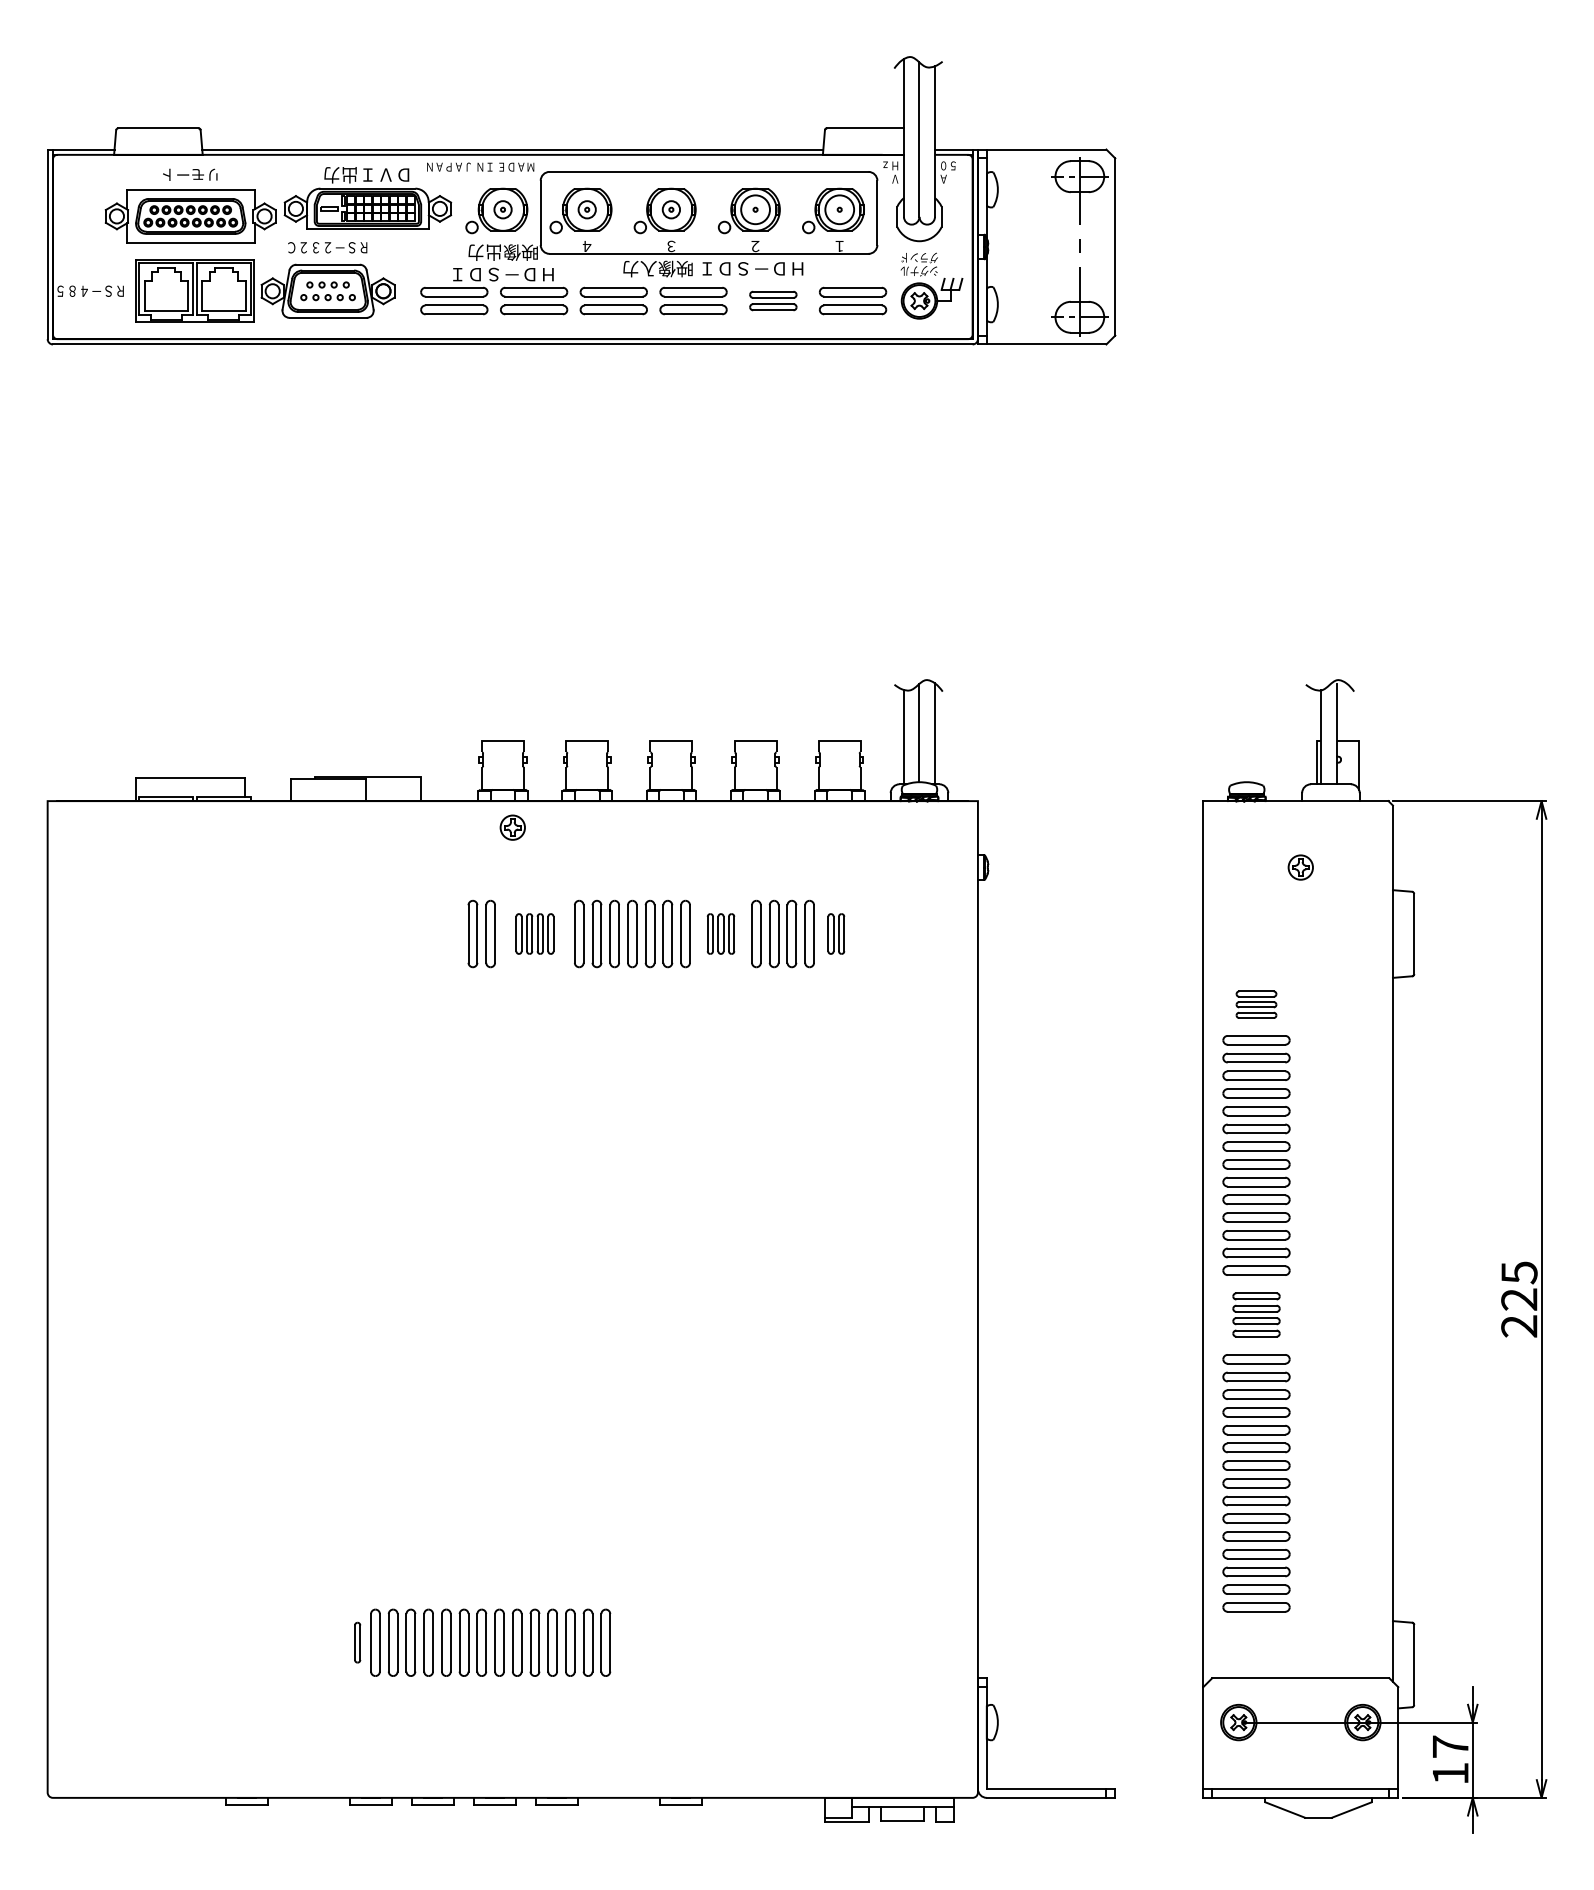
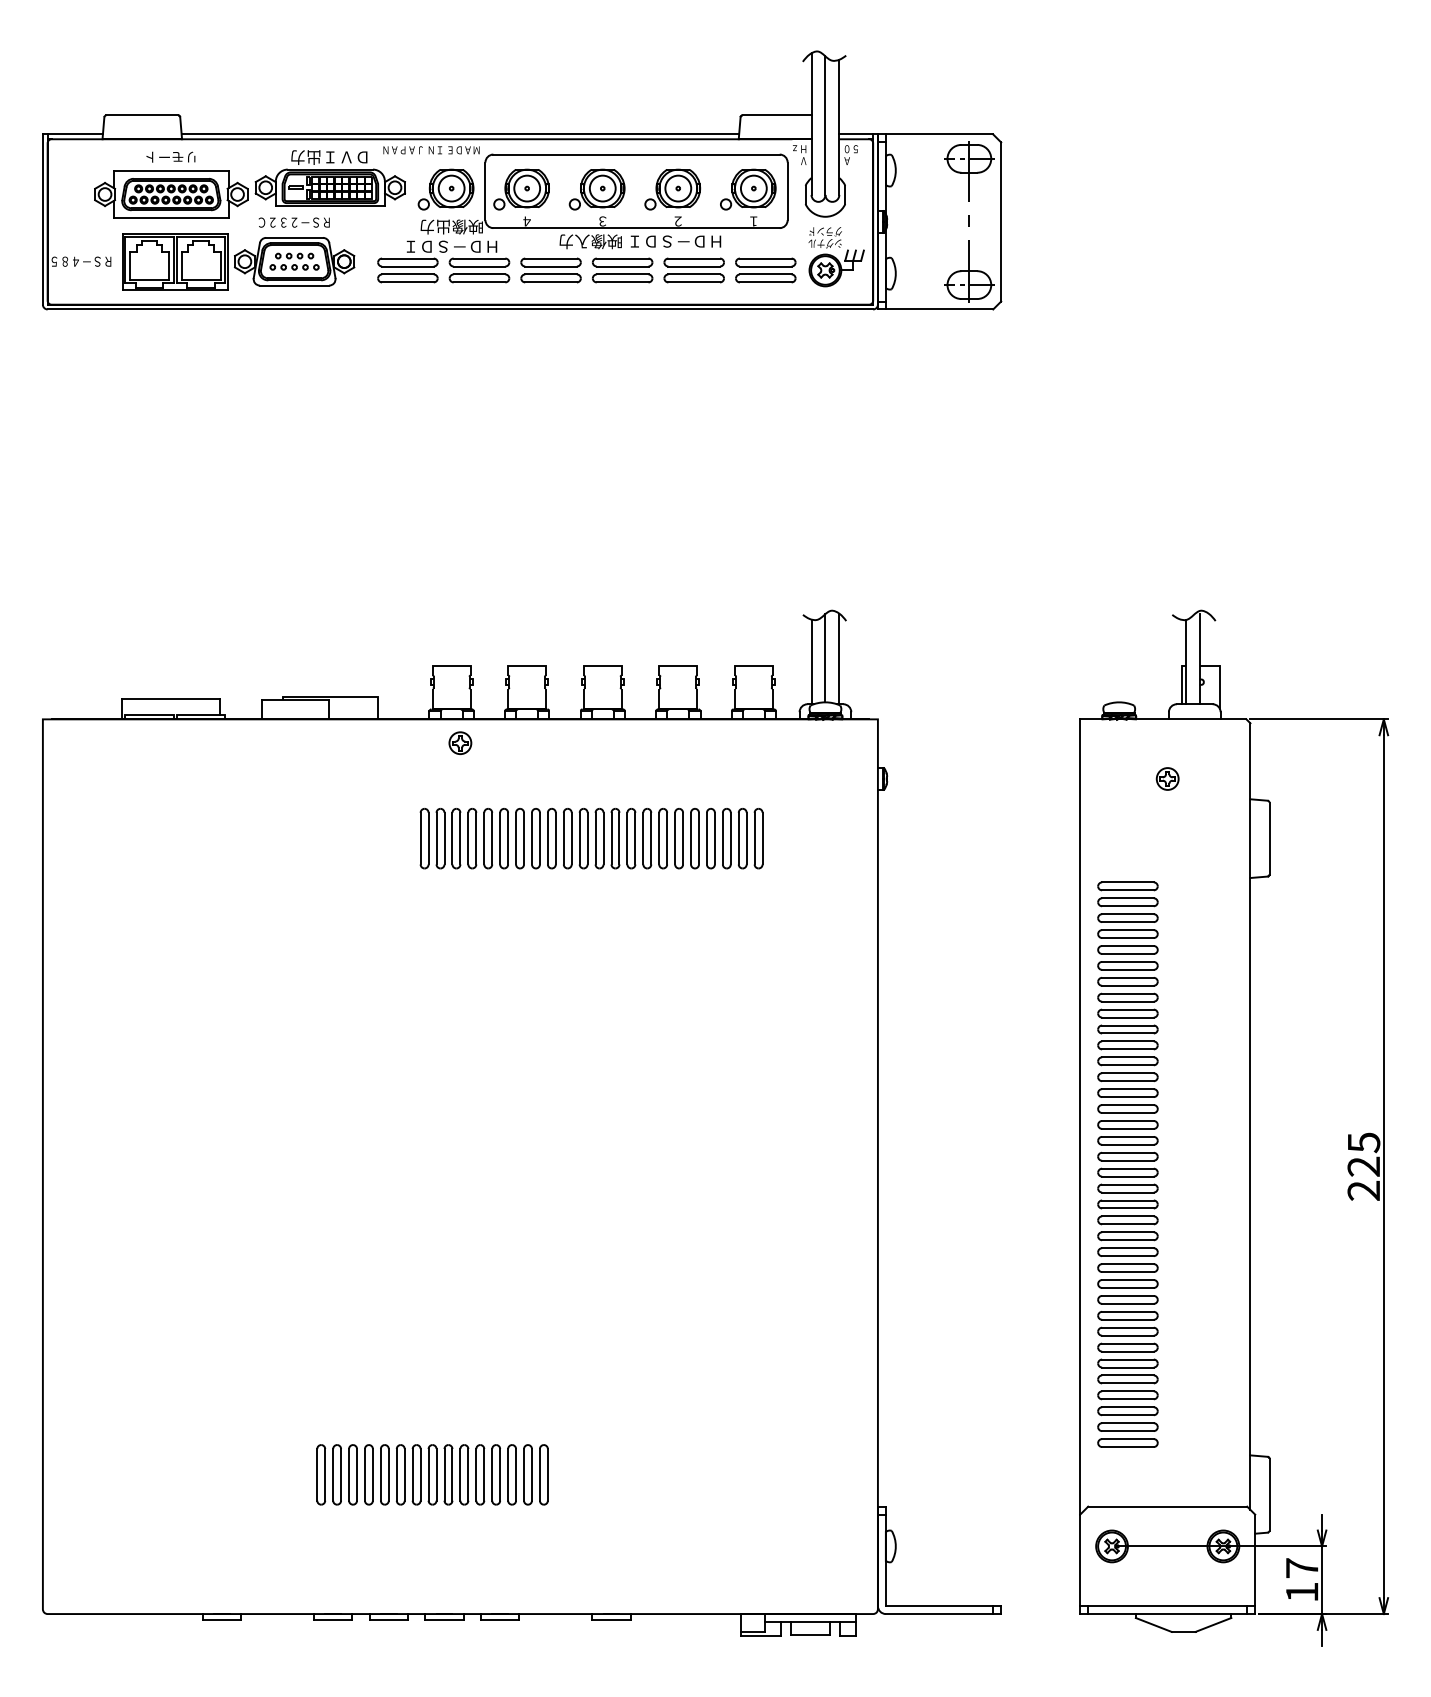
circle: (502, 209) -> (451, 188), size x1.67
circle: (586, 209) -> (526, 188), size x1.67
circle: (671, 209) -> (602, 188), size x1.67
part: (773, 300) -> (694, 269), size x1.43
part: (534, 933) -> (479, 838), size x1.67
part: (720, 933) -> (646, 838), size x1.67
part: (836, 933) -> (750, 838), size x1.67
part: (1256, 1004) -> (1127, 901), size x1.67
part: (1256, 1314) -> (1127, 1180), size x1.43
part: (357, 1642) -> (321, 1474), size x1.67

